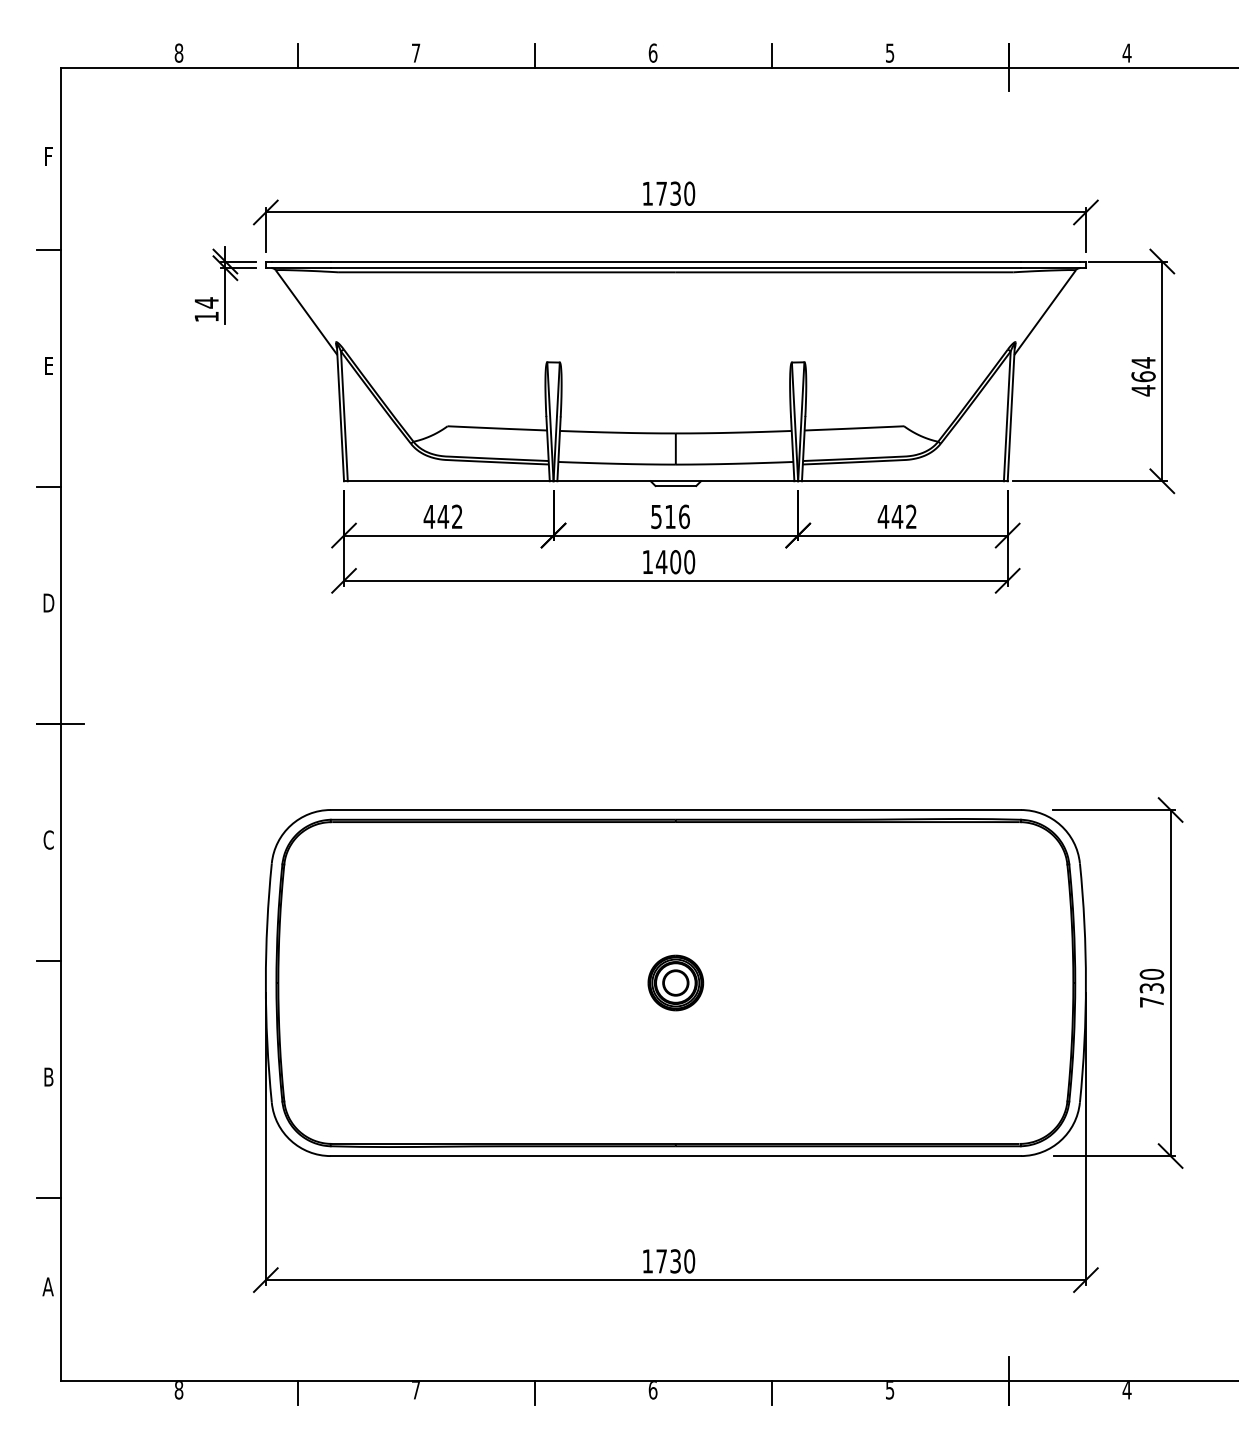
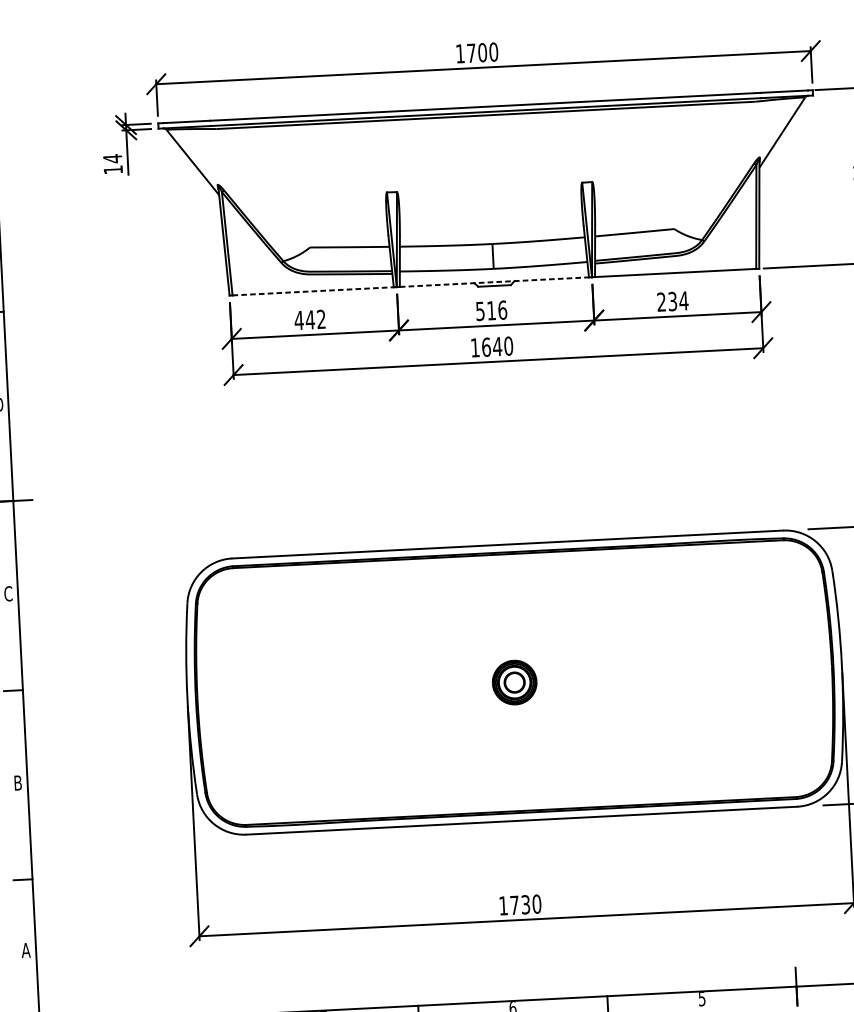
text: (675, 193) -> (482, 52), 1730 -> 1700
line: (448, 481) -> (312, 291), solid -> dashed
line: (675, 481) -> (494, 282), solid -> dashed
text: (897, 516) -> (672, 301), 442 -> 234
text: (668, 562) -> (491, 347), 1400 -> 1640

